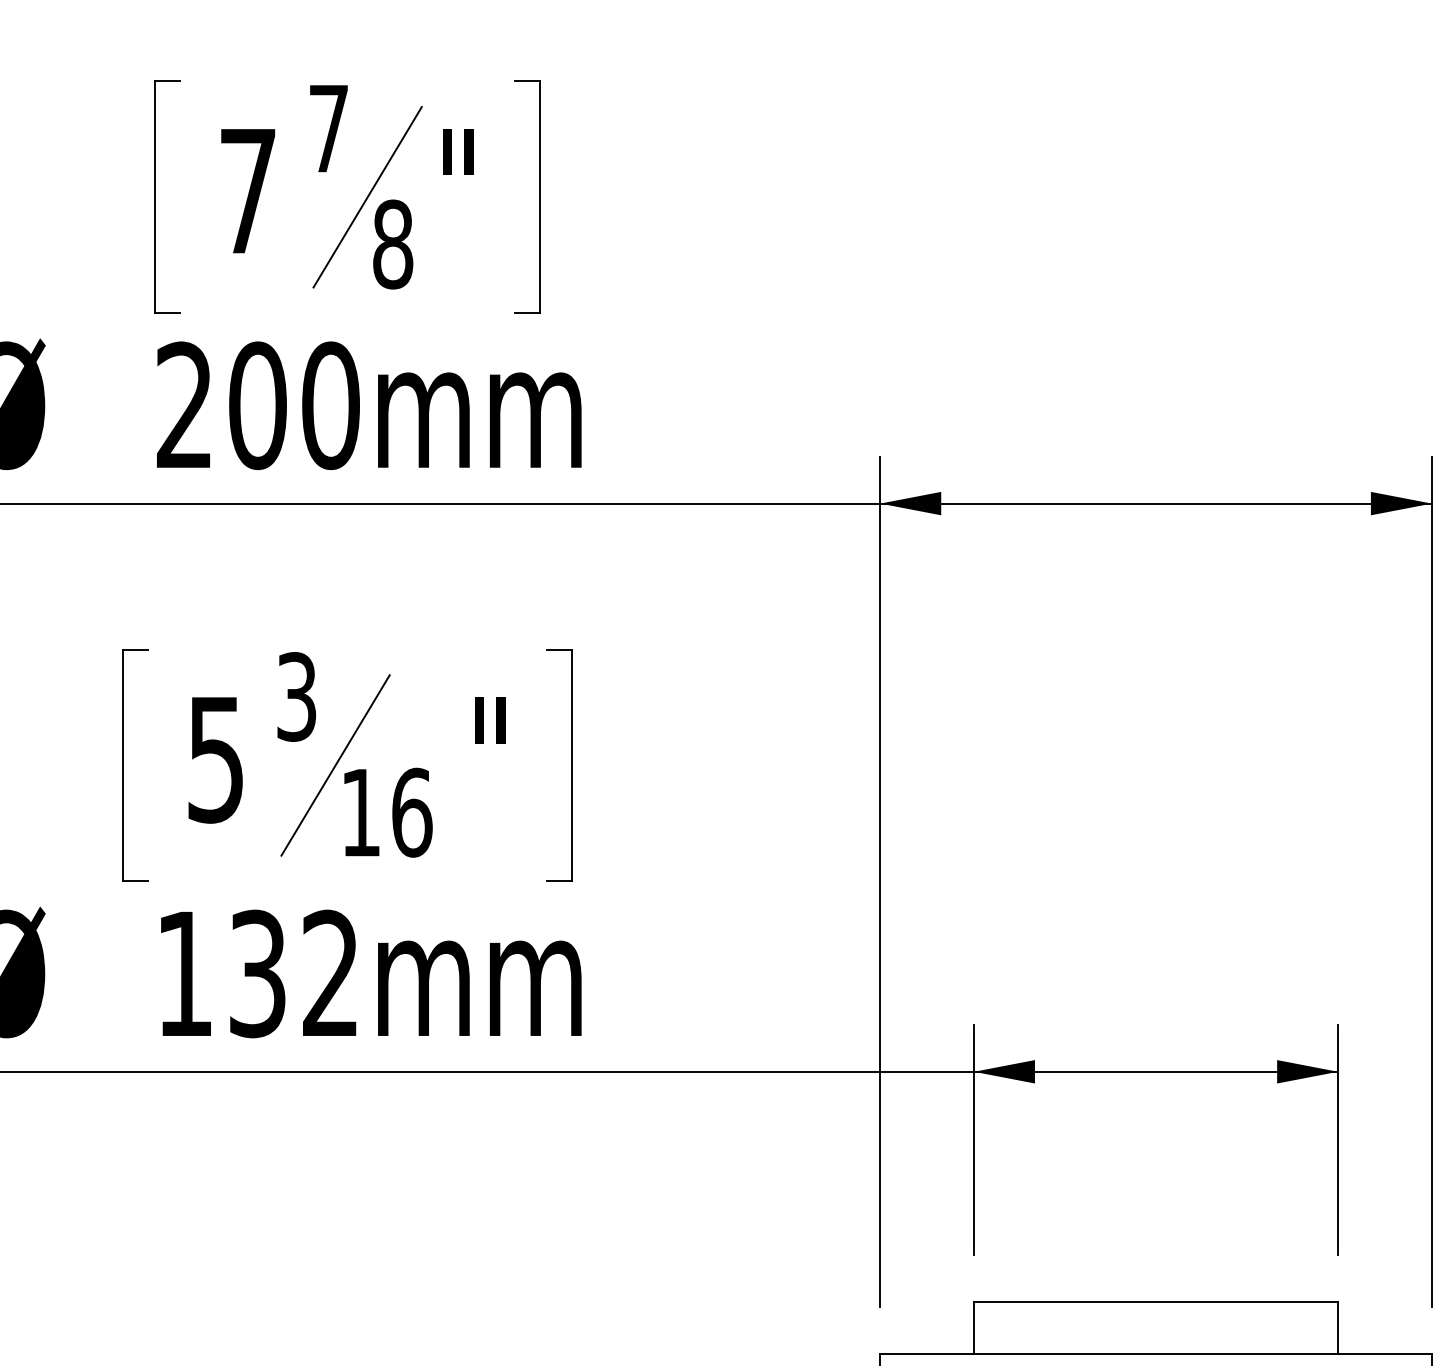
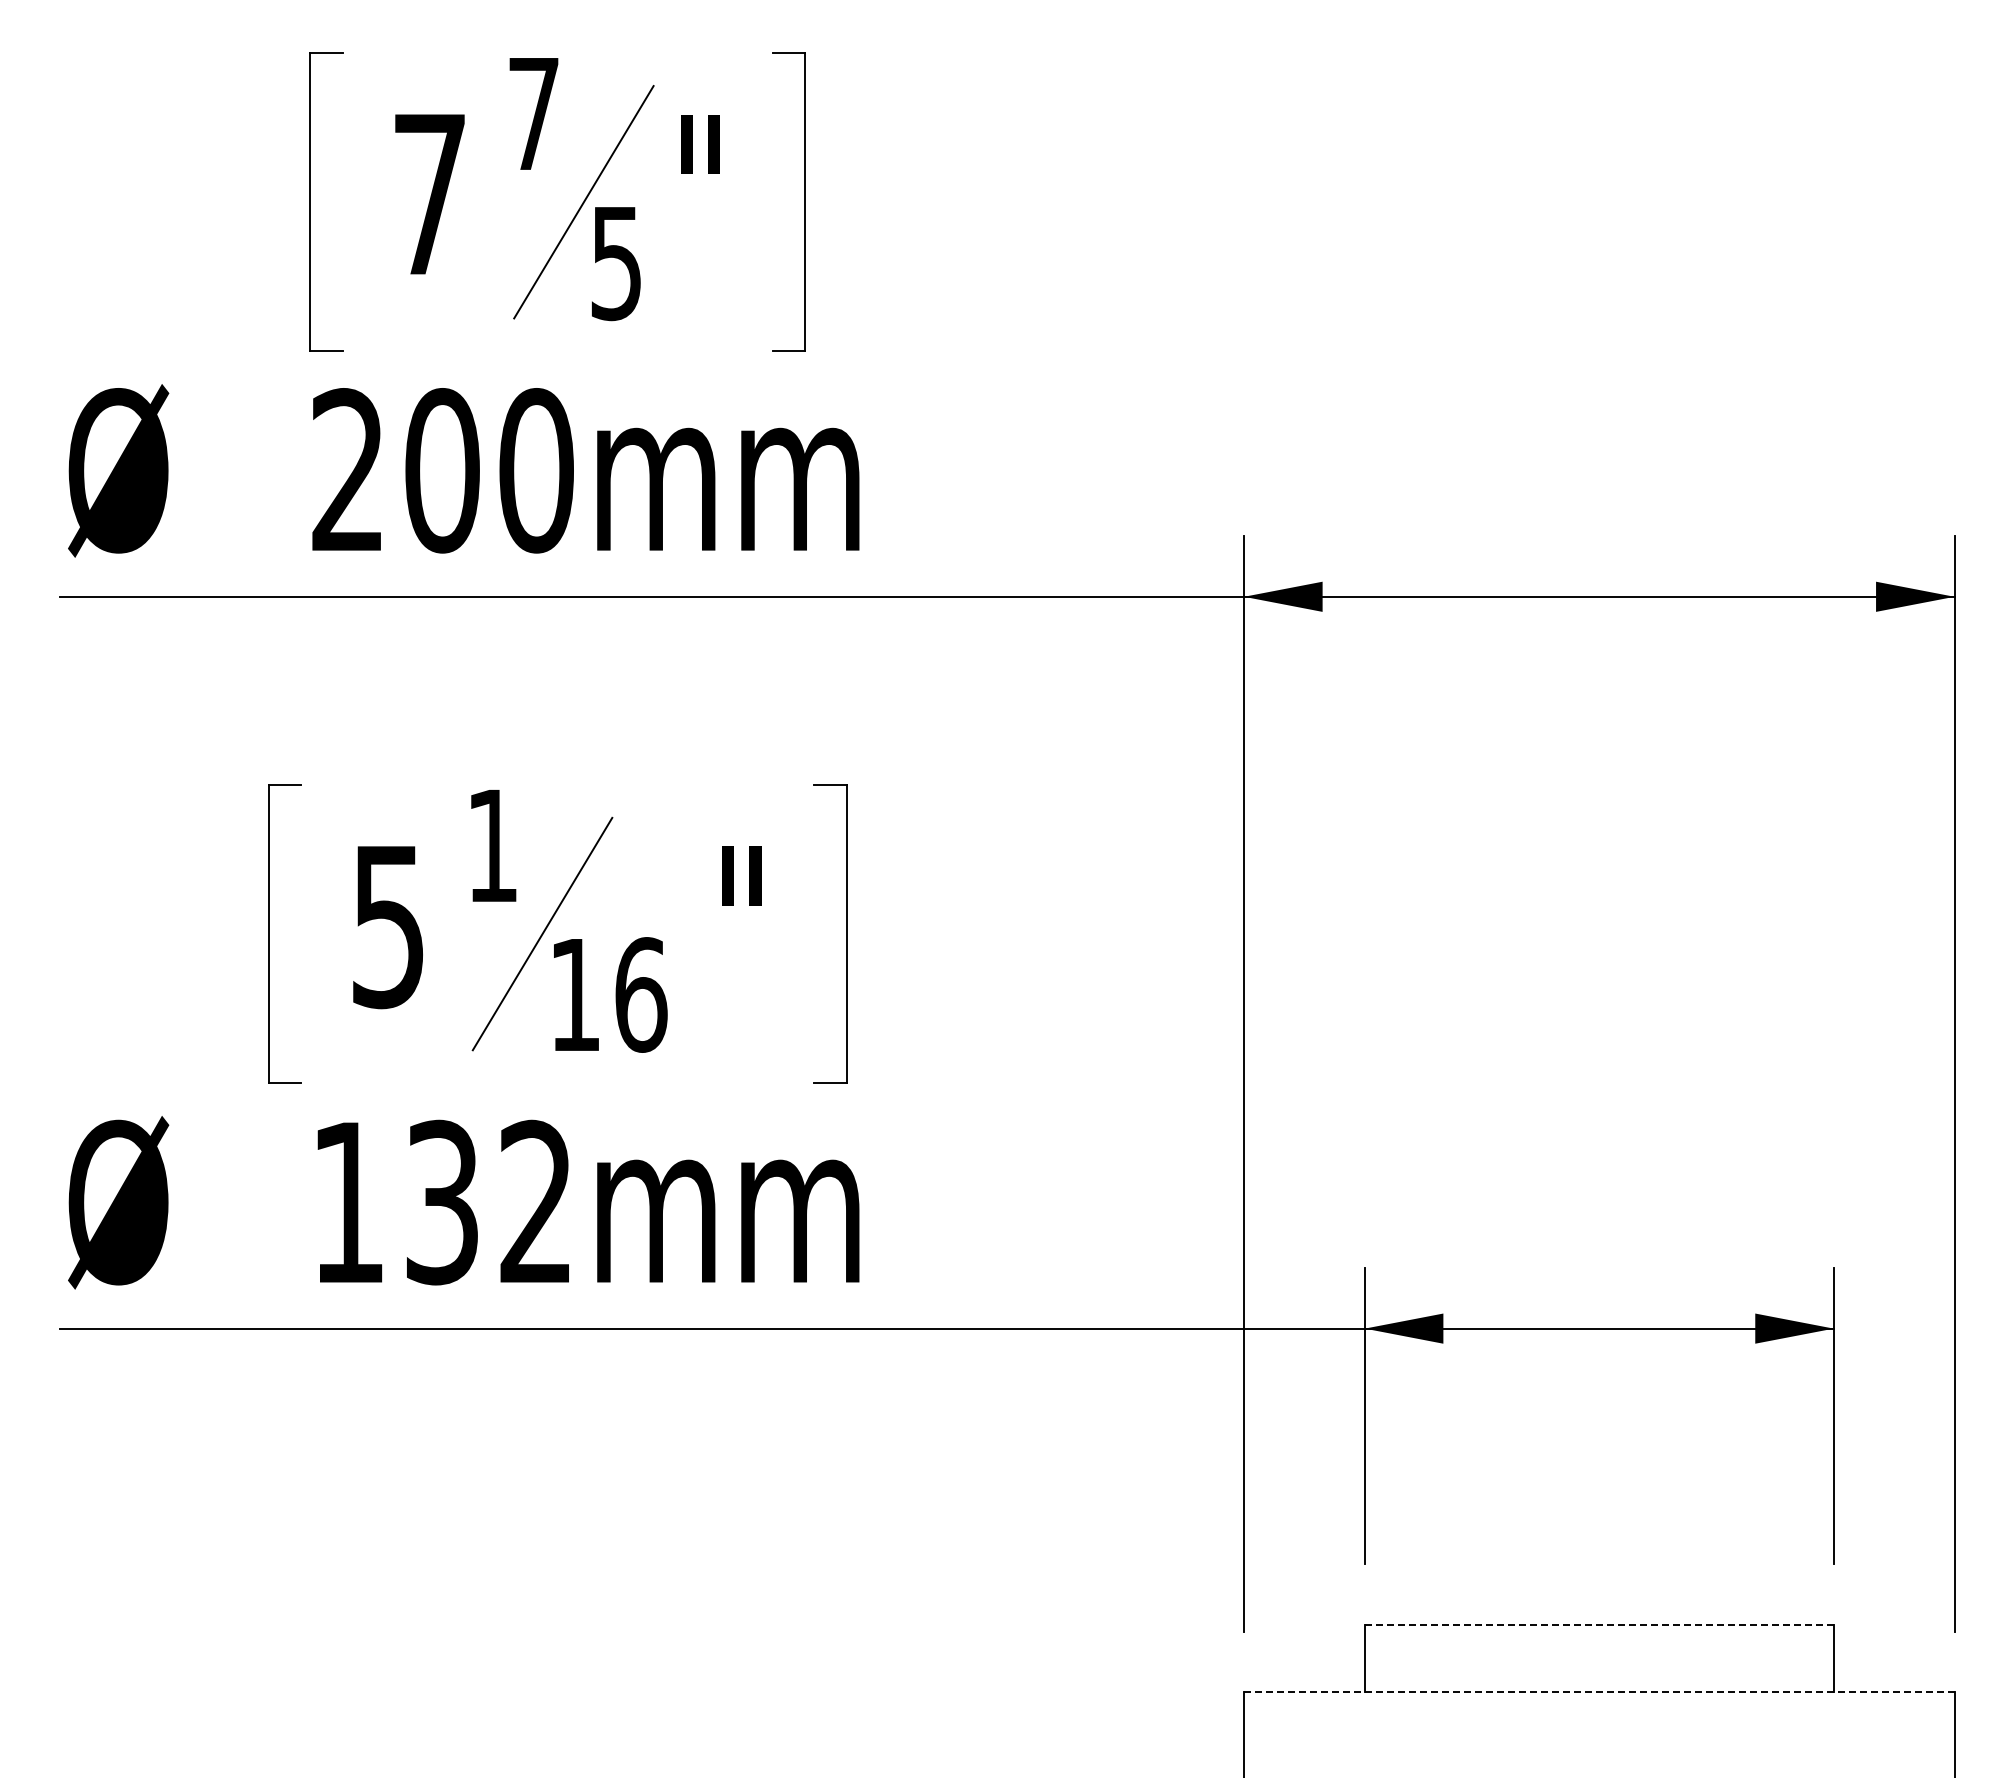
text: (392, 244) -> (616, 263), 8 -> 5
text: (296, 696) -> (492, 845), 3 -> 1
line: (1156, 1301) -> (1599, 1624), solid -> dashed
line: (1156, 1354) -> (1599, 1692), solid -> dashed

